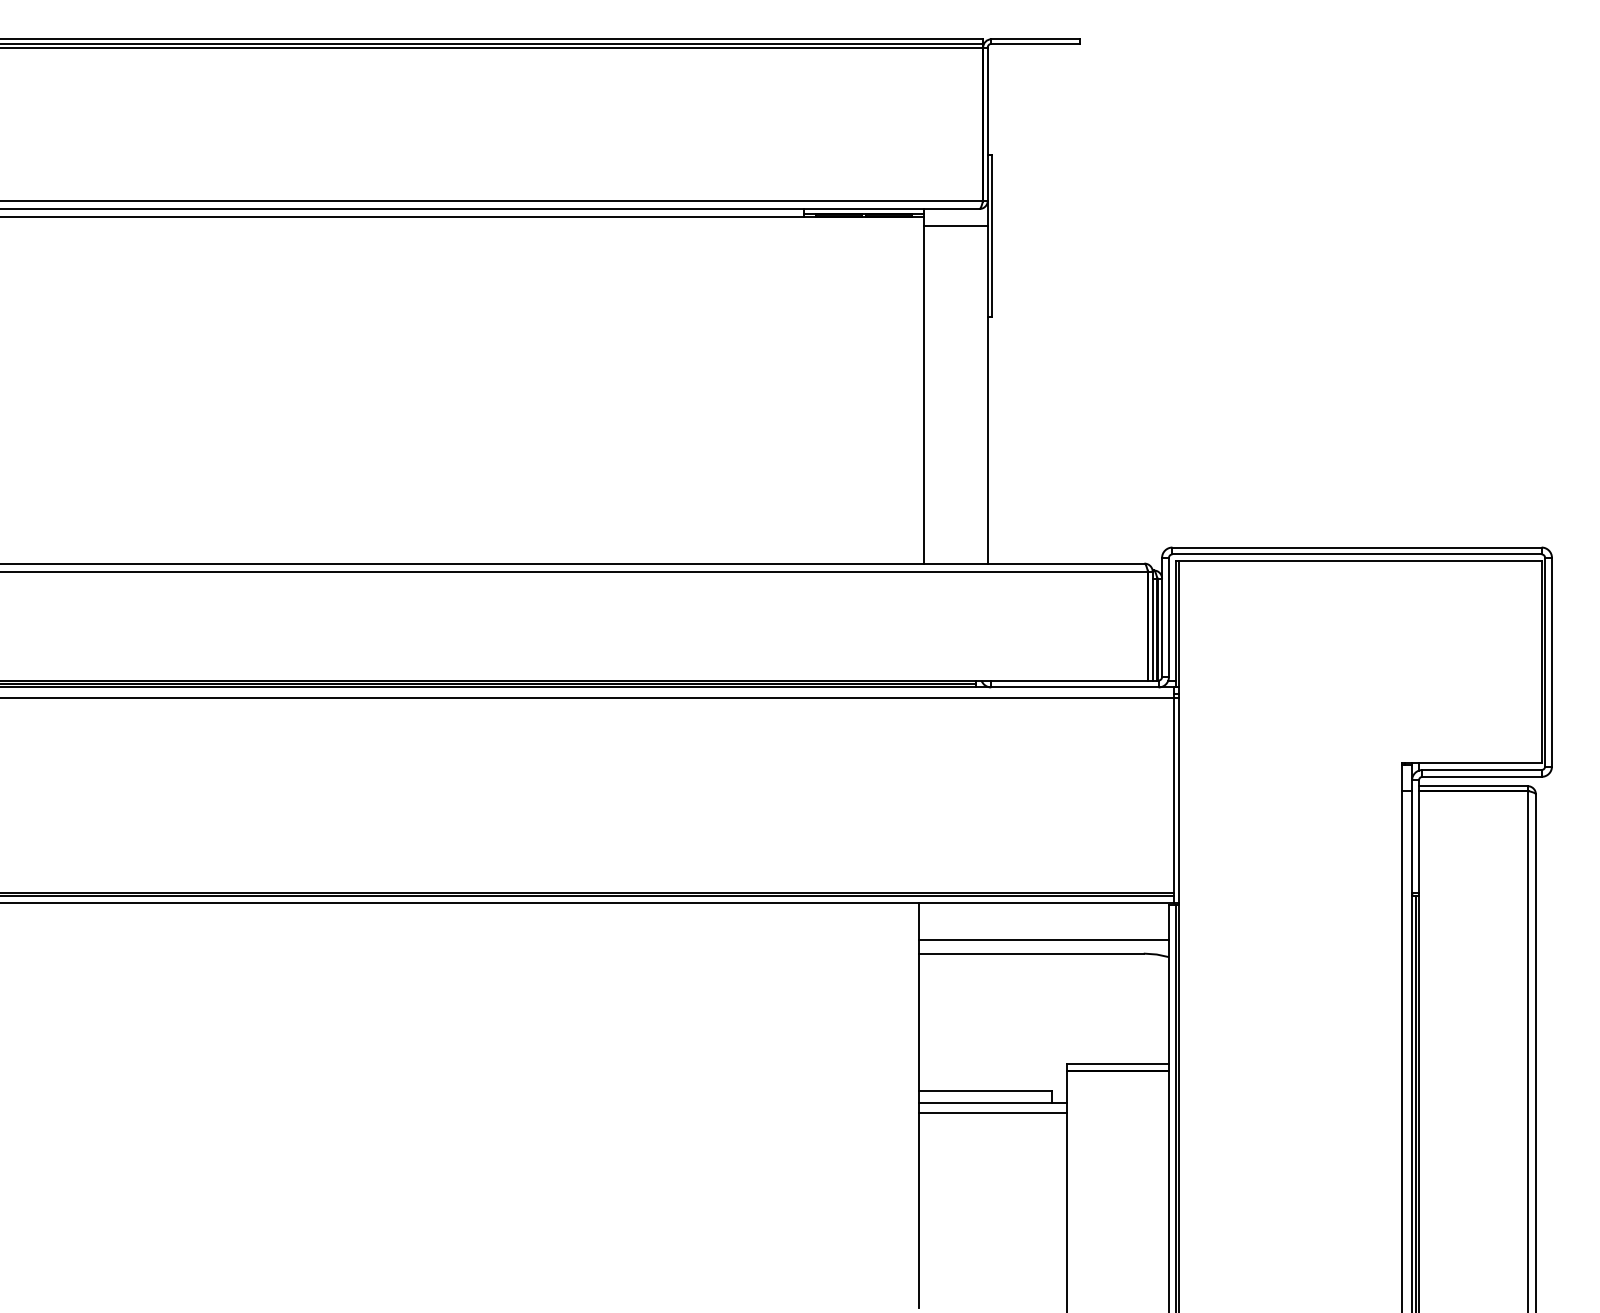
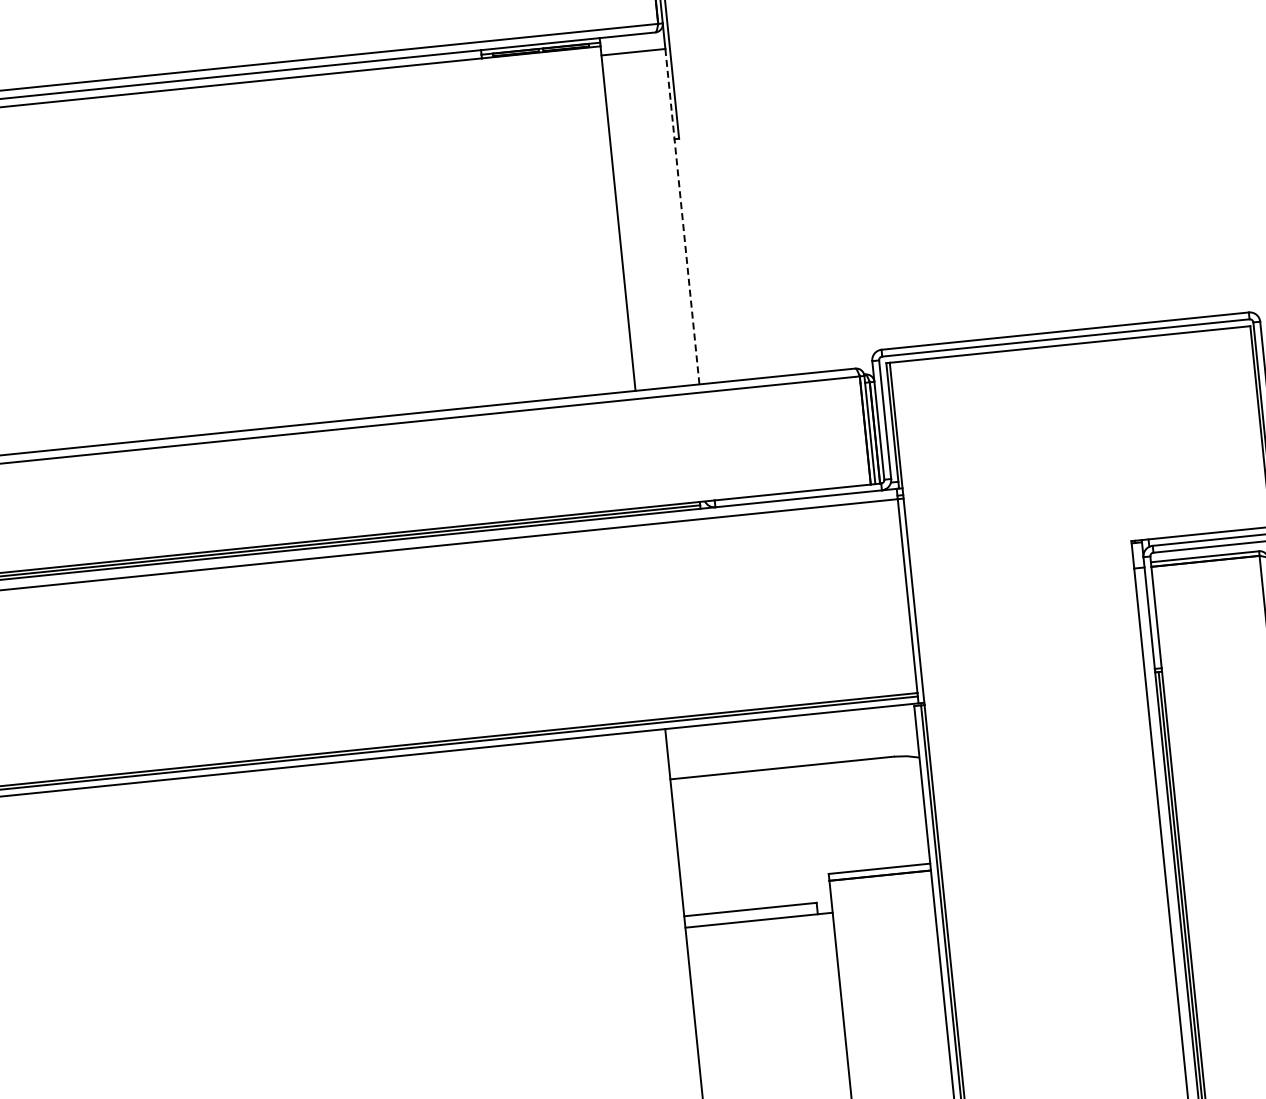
line: (987, 395) -> (682, 217), solid -> dashed
line: (1043, 939) -> (792, 752), removed
line: (992, 1113) -> (759, 931), removed

